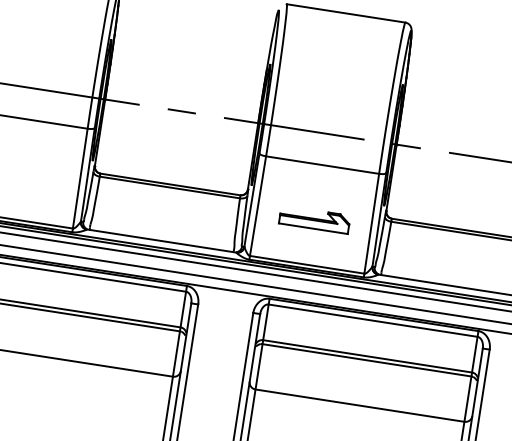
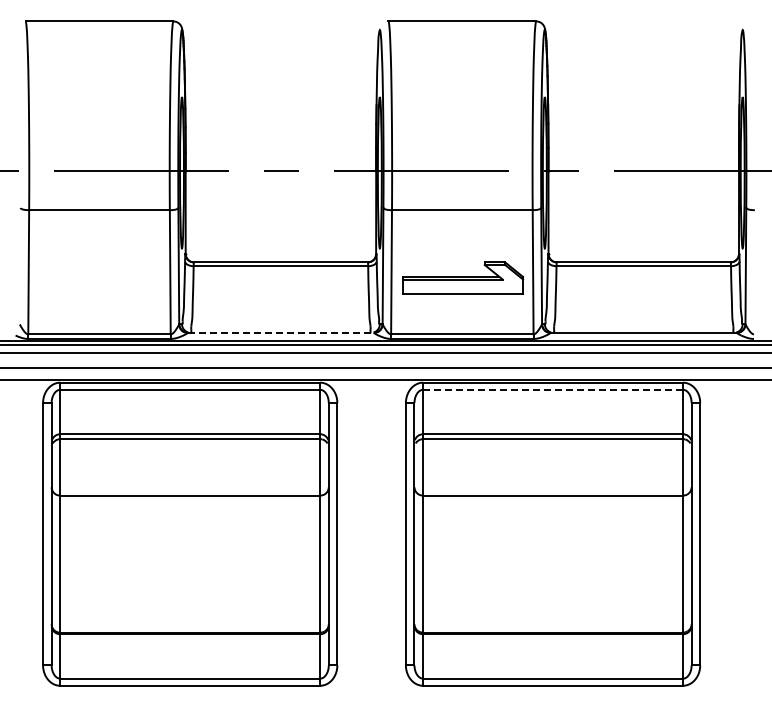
part: (314, 219) -> (462, 277), size x1.4
line: (162, 240) -> (281, 332), solid -> dashed
line: (373, 320) -> (553, 389), solid -> dashed

